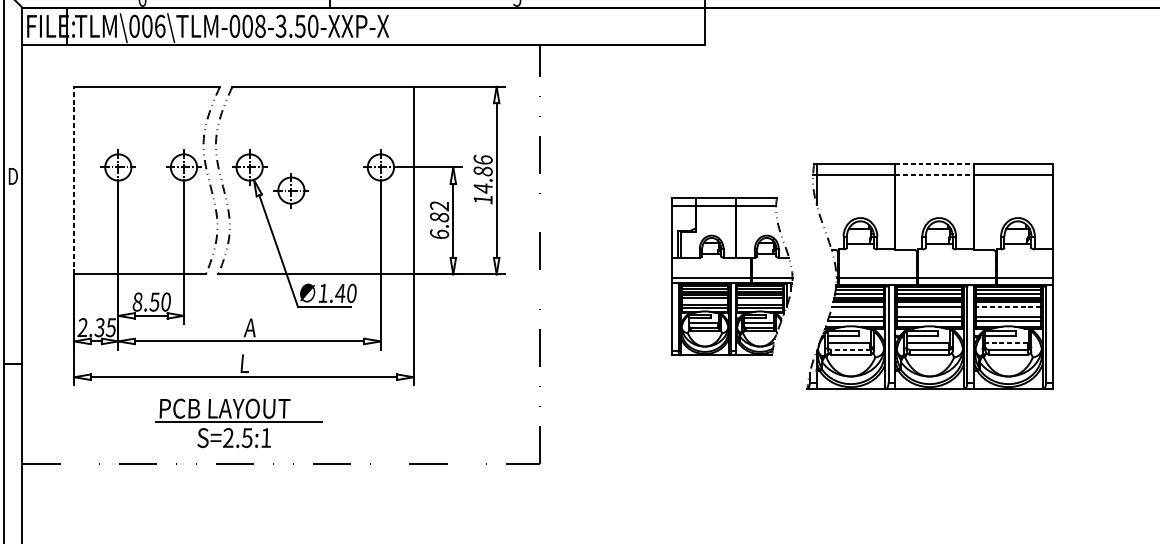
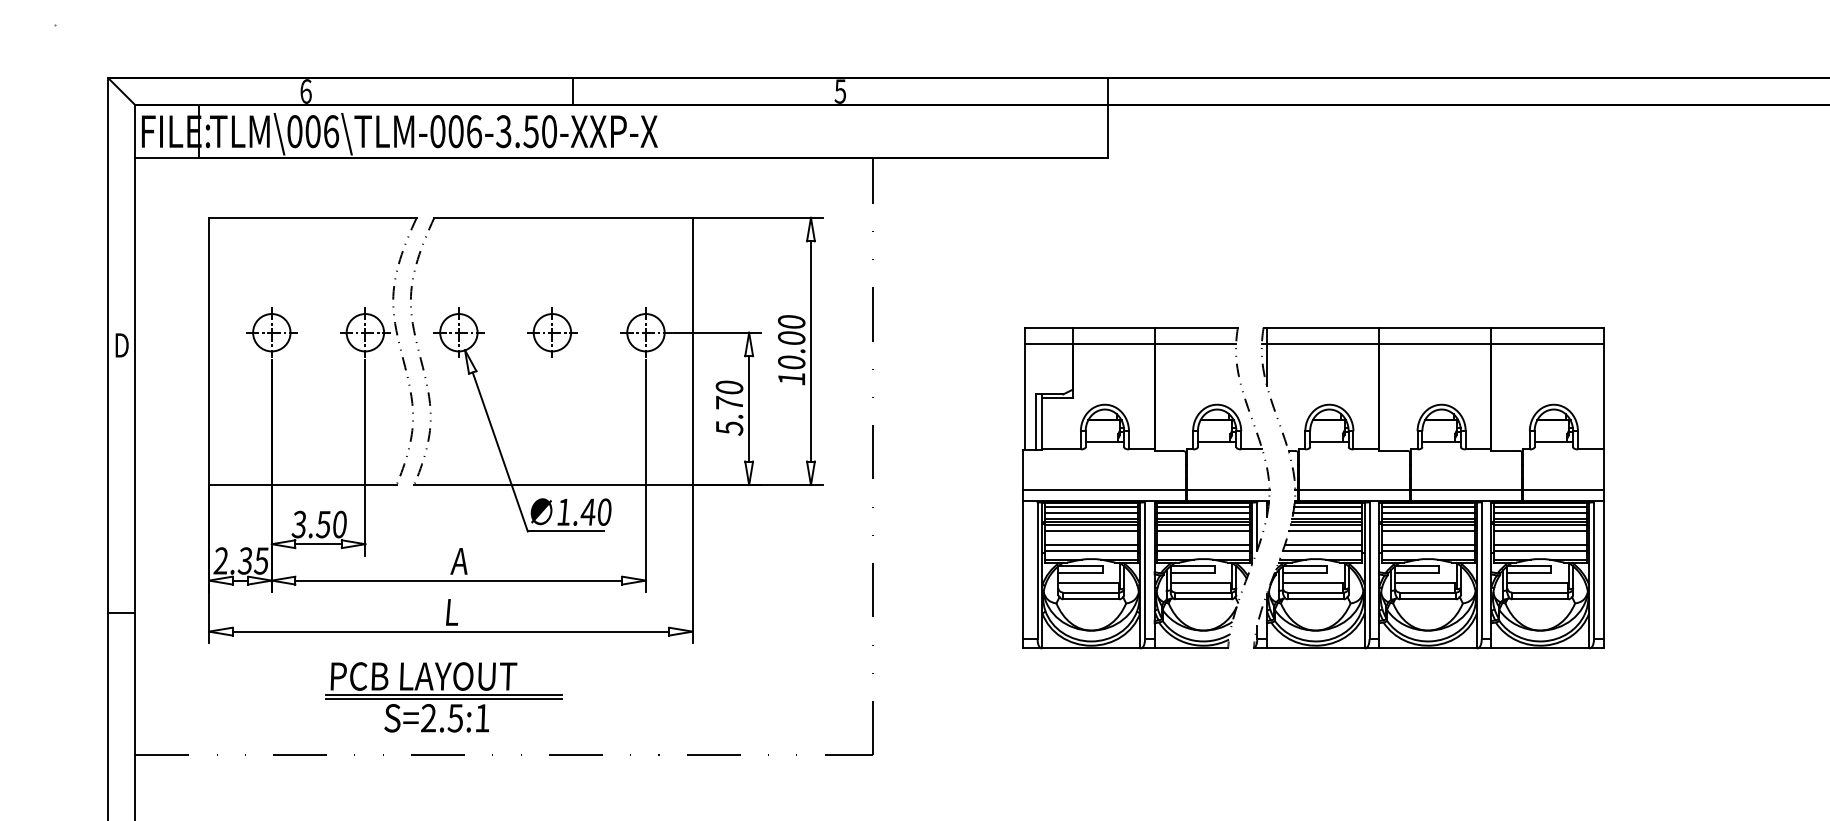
text: (260, 26) -> (474, 131), TLM\006\TLM-008-3.50-XXP-X -> TLM\006\TLM-006-3.50-XXP-X
line: (934, 163) -> (1435, 327), dashed -> solid
text: (483, 174) -> (791, 342), 14.86 -> 10.00
line: (934, 175) -> (1435, 343), dashed -> solid
line: (74, 180) -> (209, 351), dashed -> solid
part: (291, 190) -> (552, 332), moved
text: (439, 219) -> (729, 407), 6.82 -> 5.70
part: (732, 276) -> (1146, 488), size x1.43
text: (137, 302) -> (298, 524), 8.50 -> 3.50
line: (1007, 306) -> (1539, 531), dashed -> solid
line: (1005, 342) -> (1536, 582), dashed -> solid
line: (850, 349) -> (1315, 592), dashed -> solid
line: (238, 424) -> (443, 698), added

